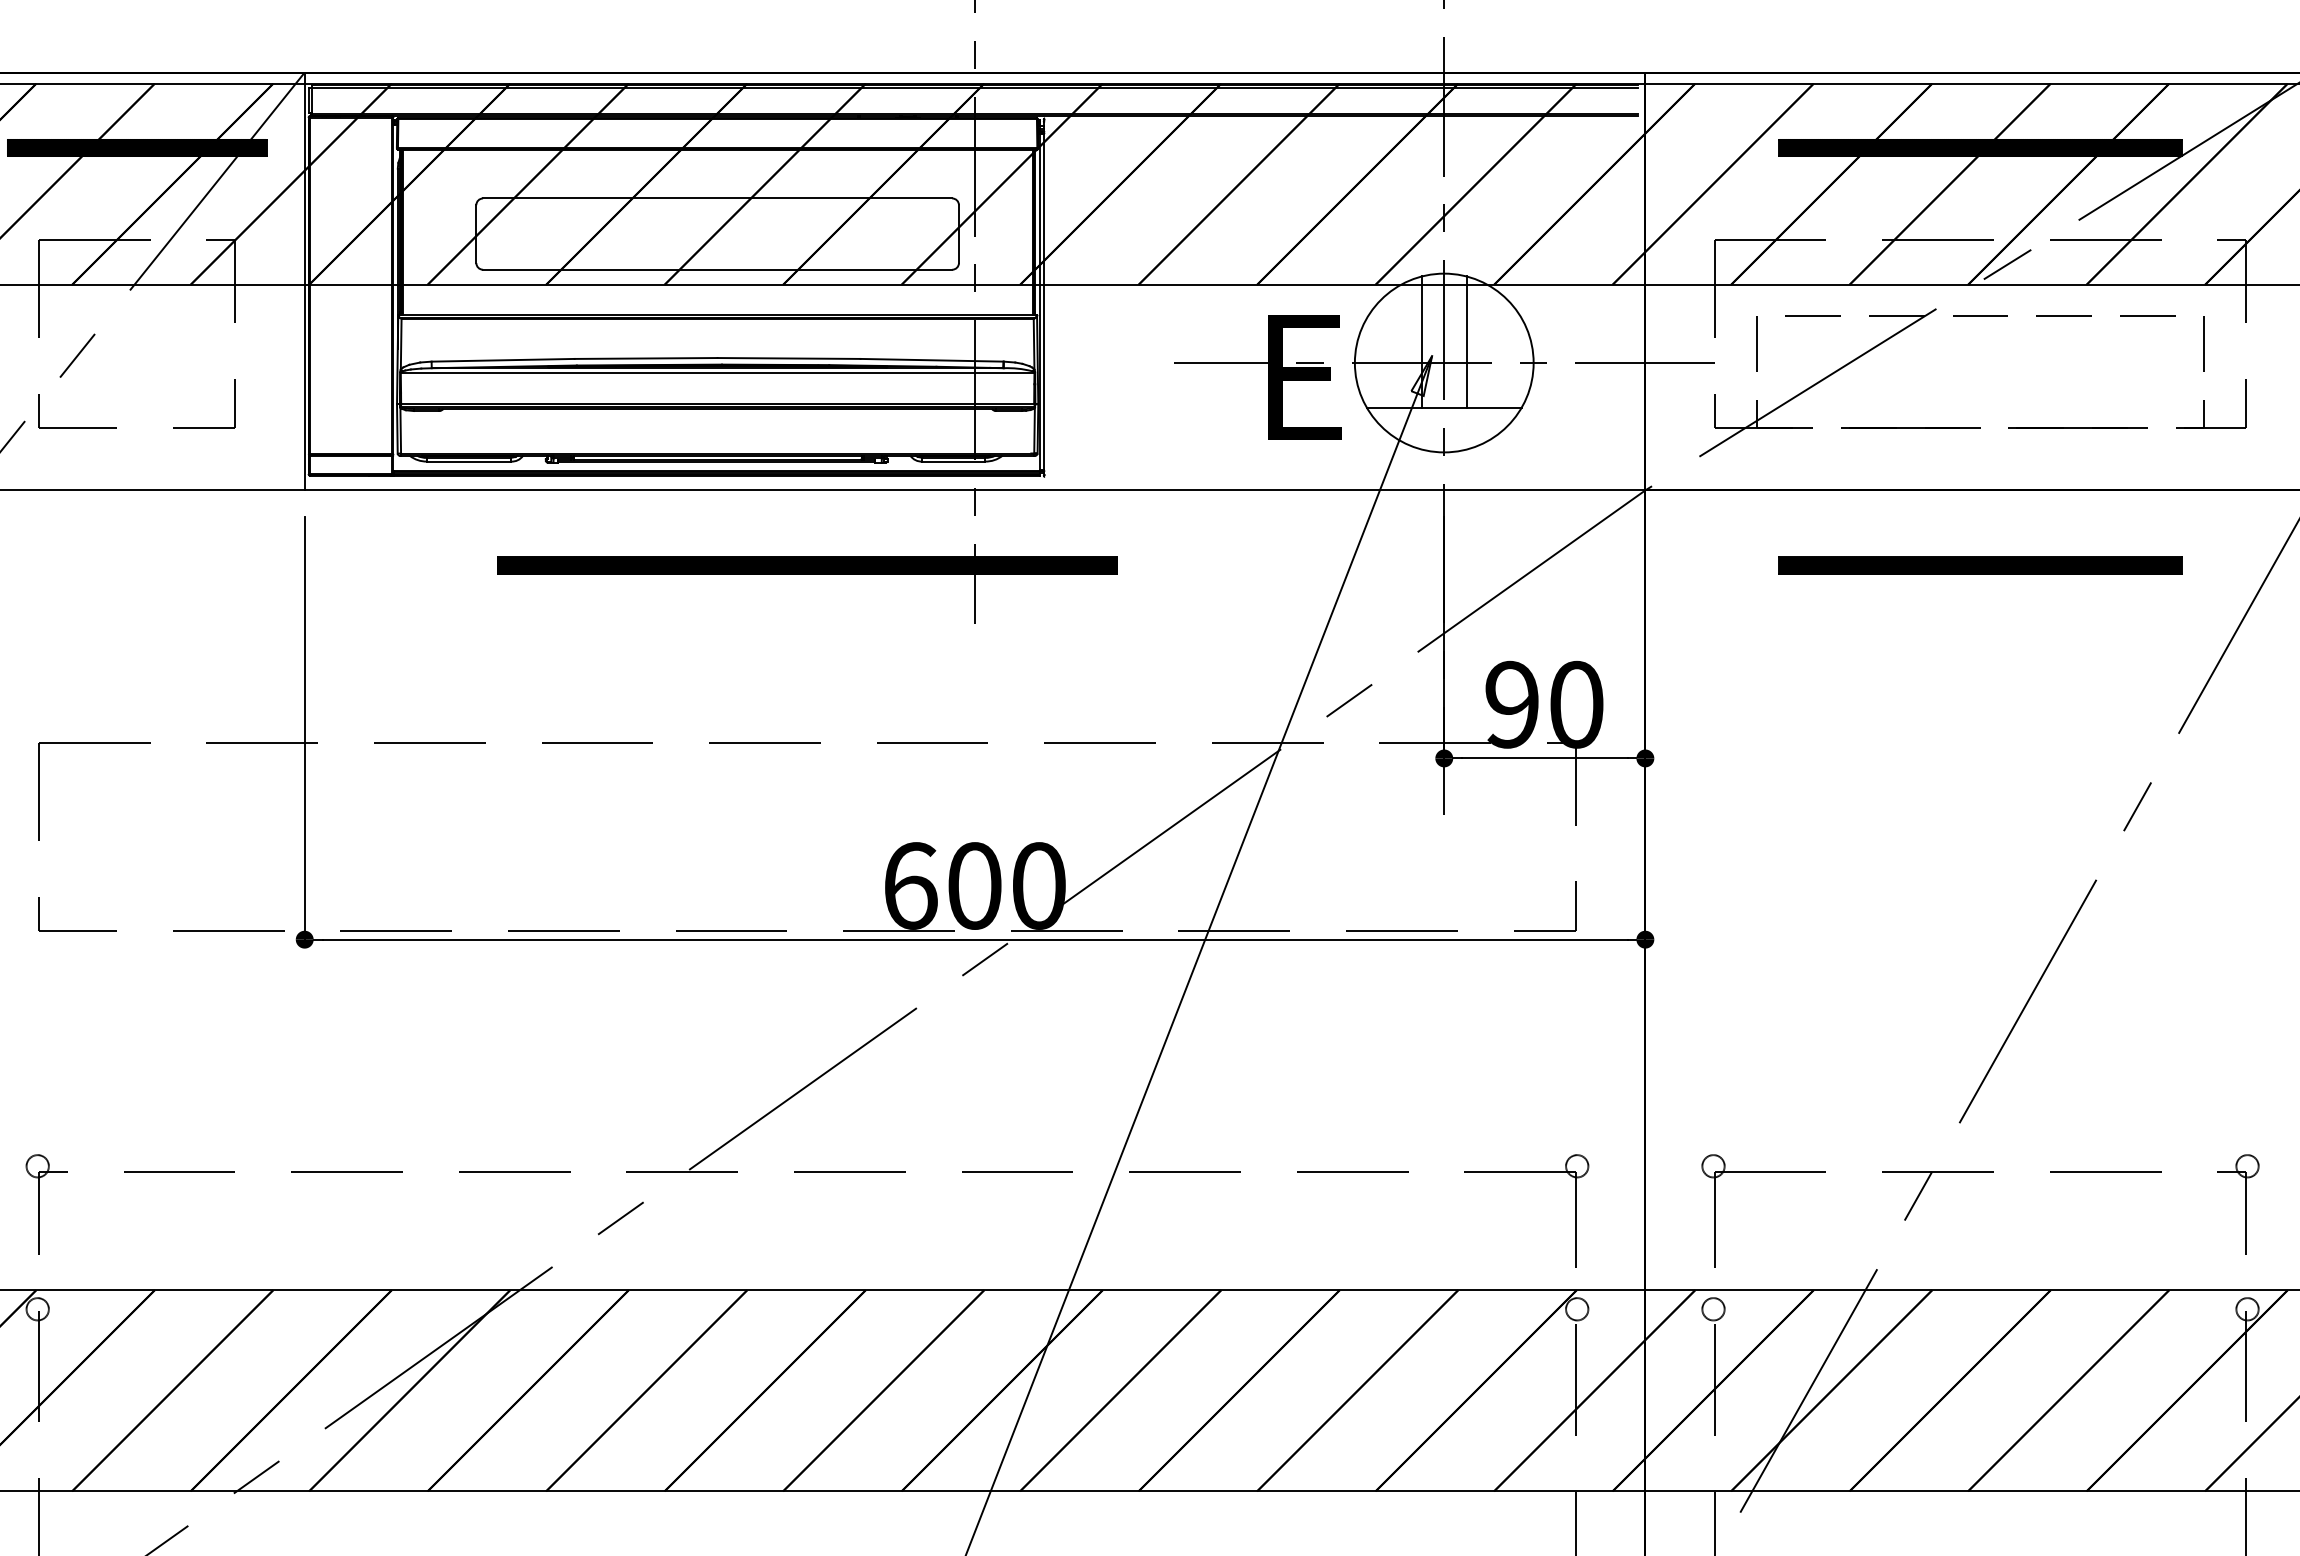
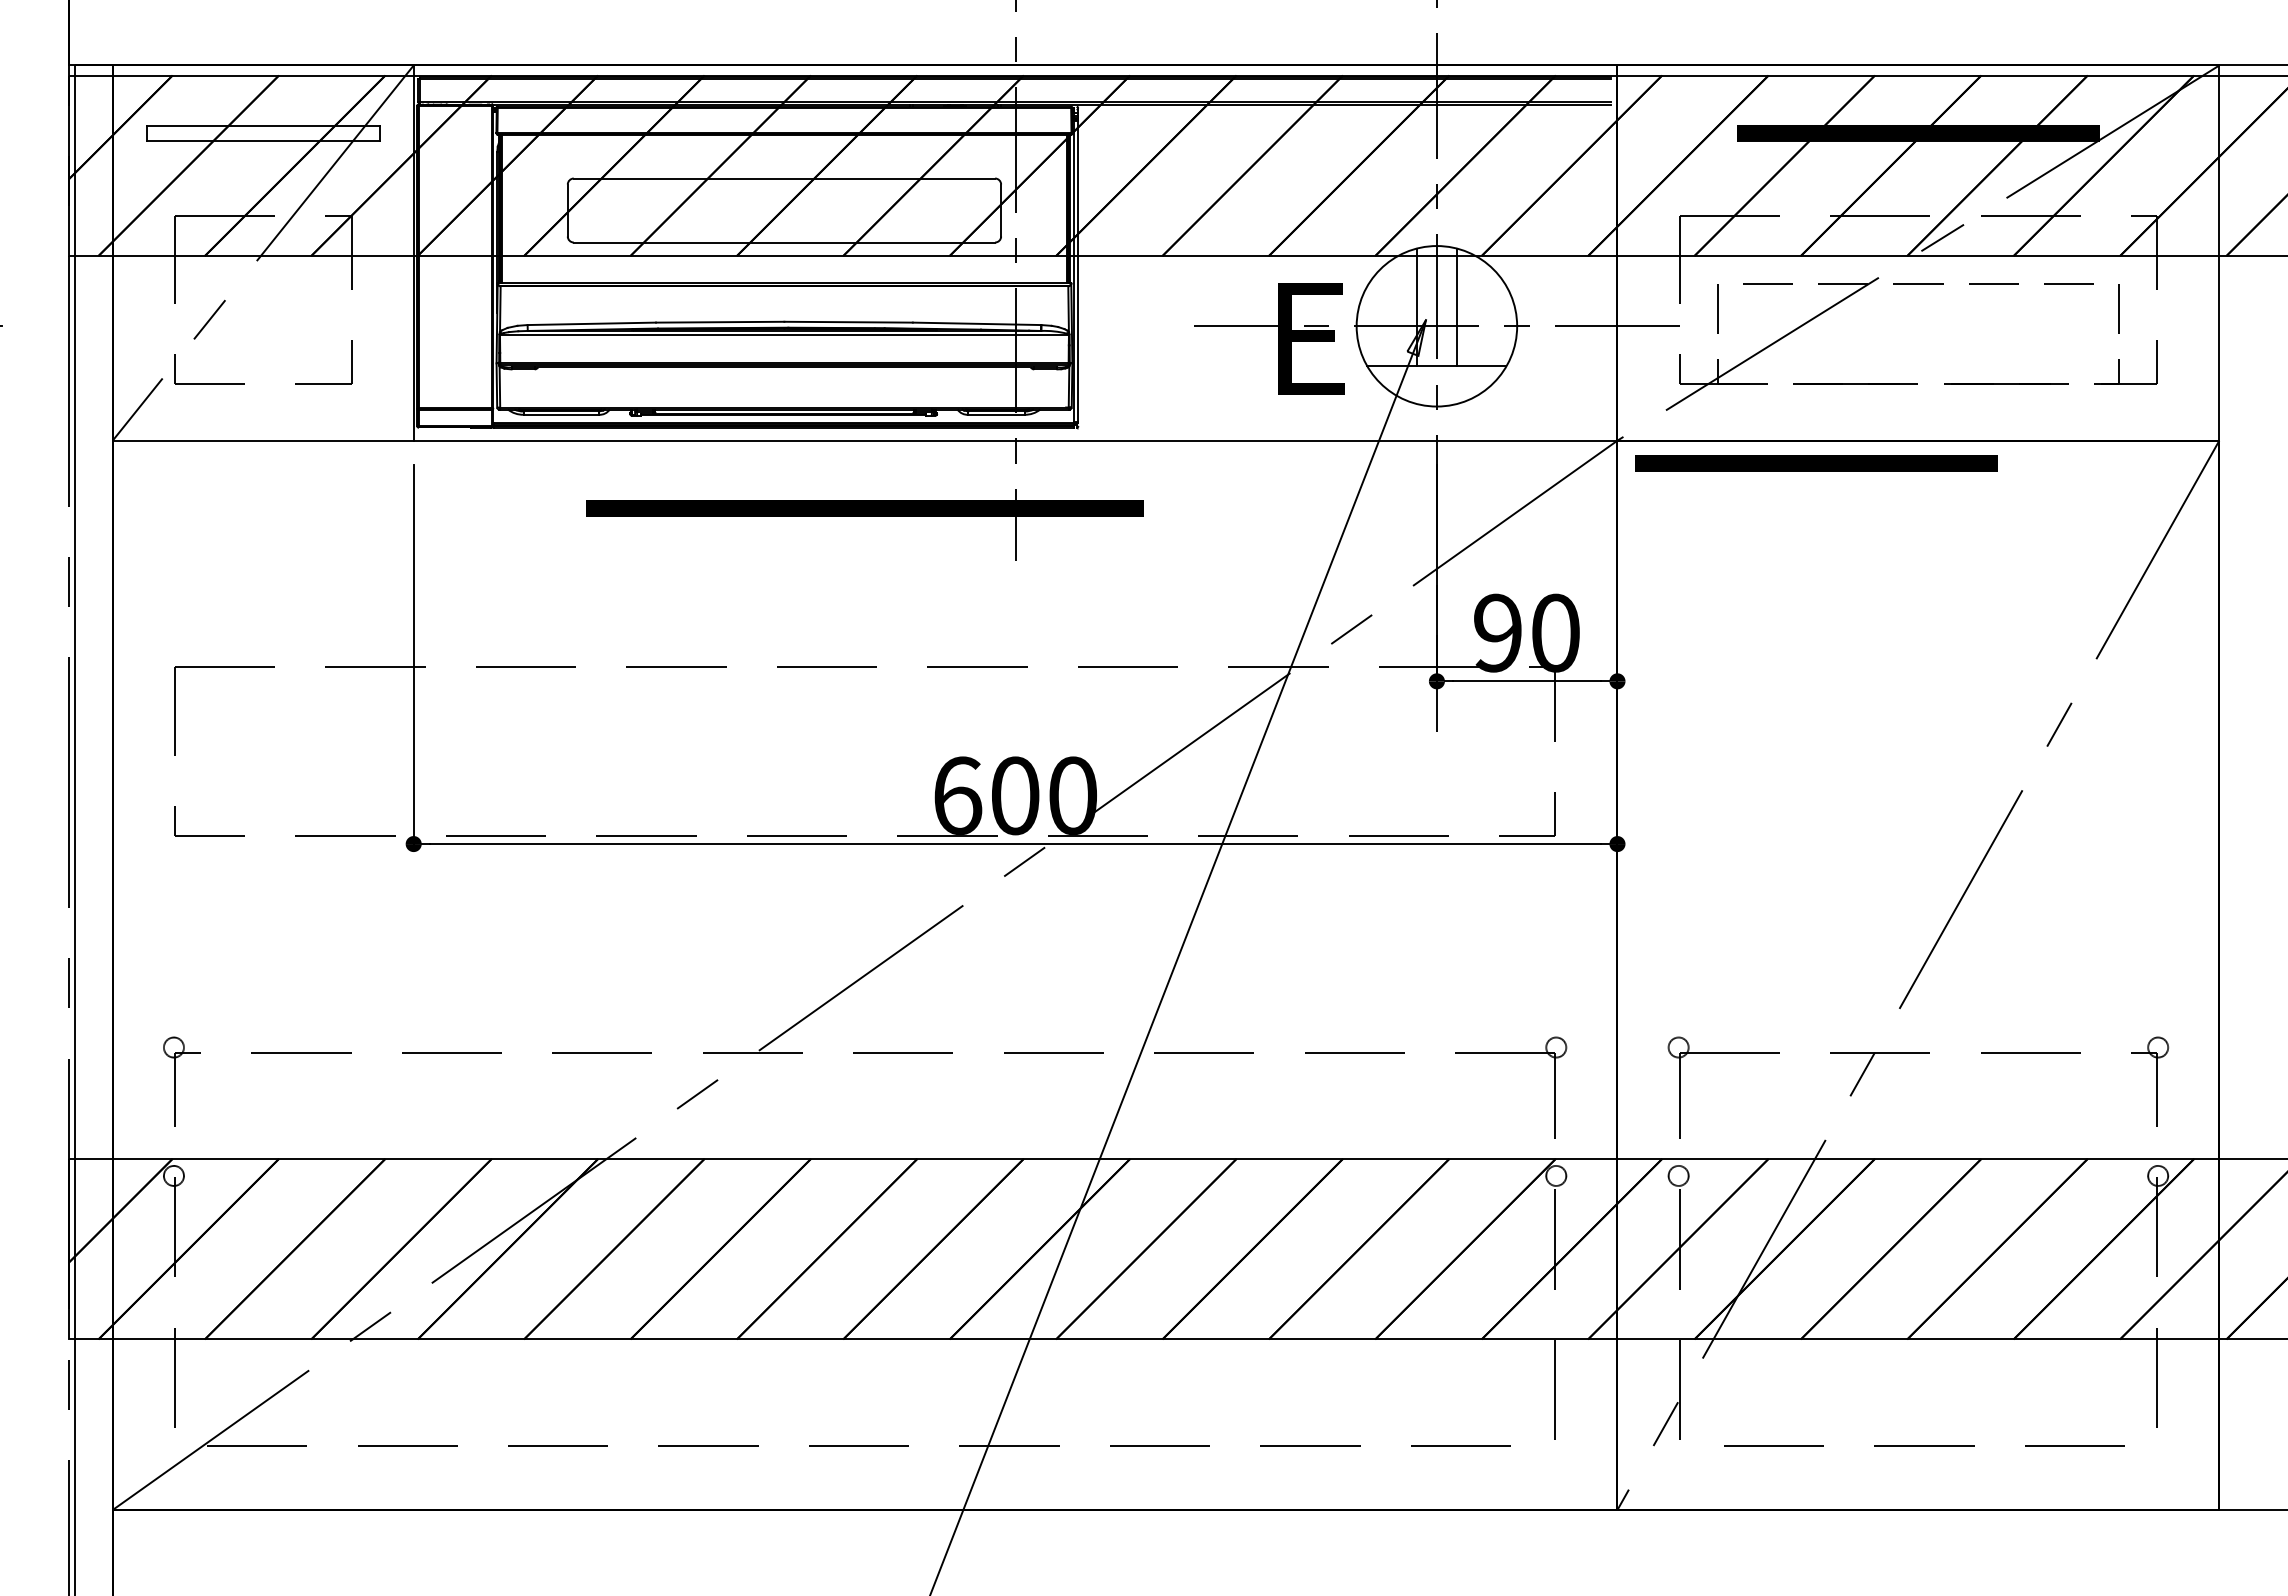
hatch: (136, 147) -> (262, 132), removed
part: (1980, 565) -> (1816, 463), moved

